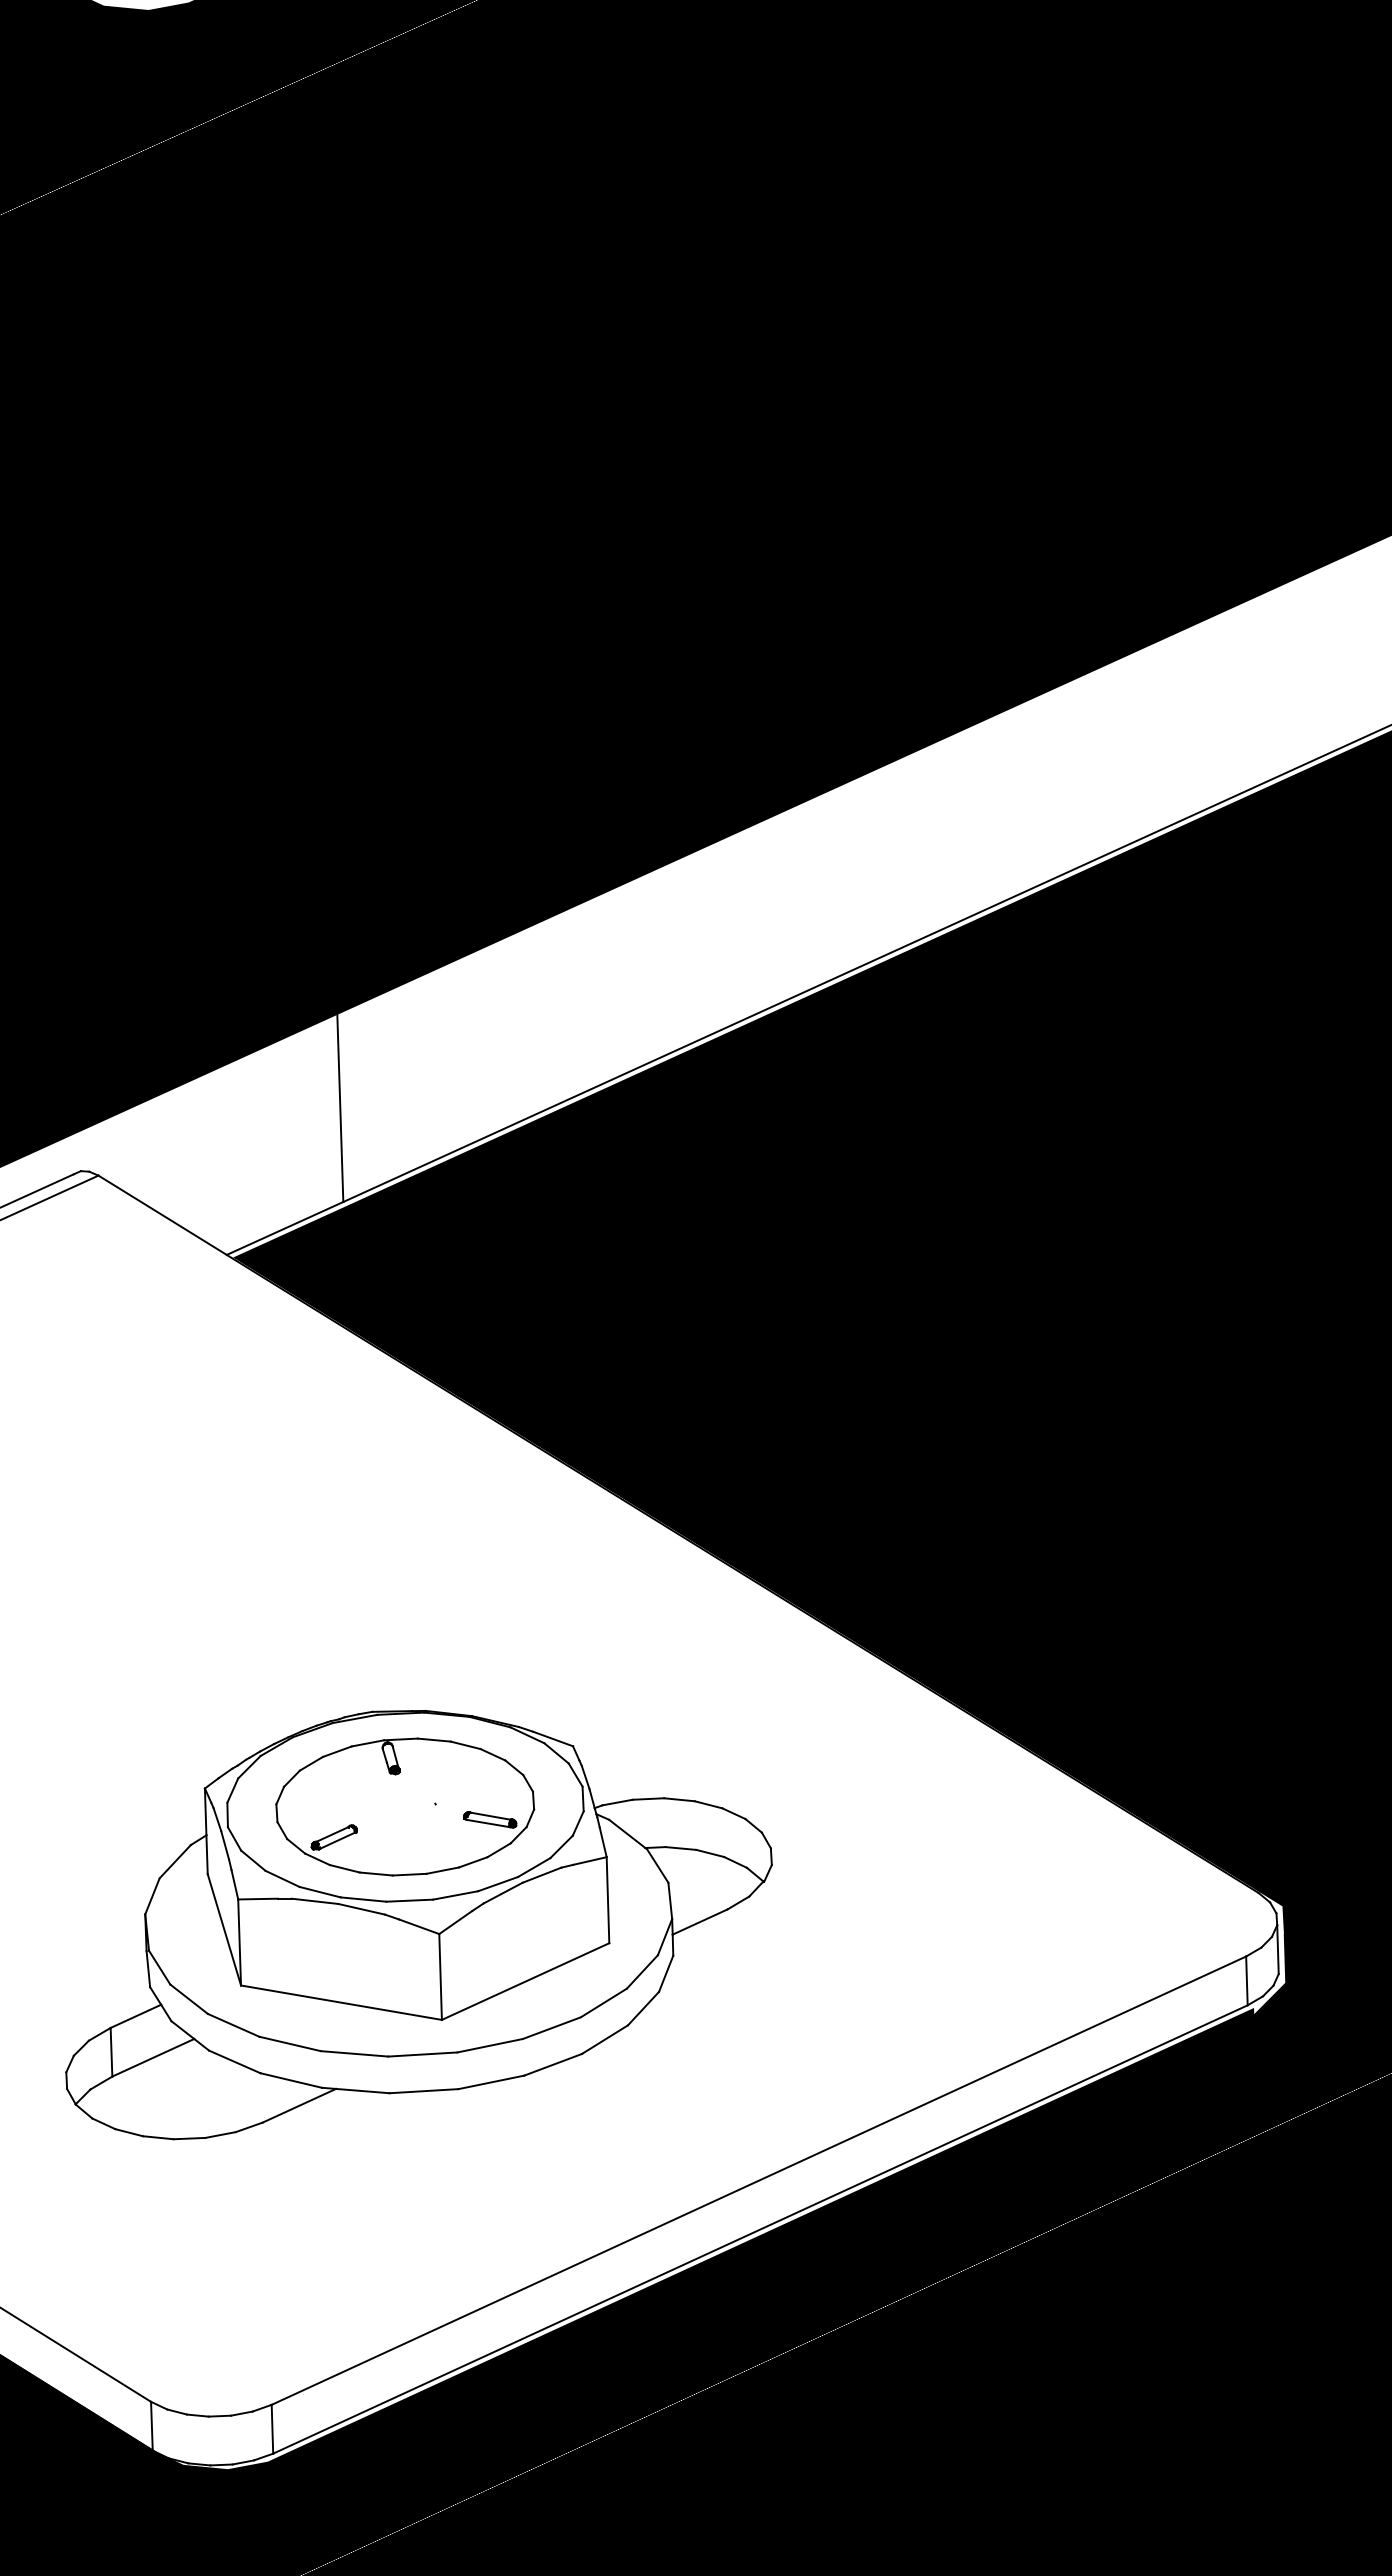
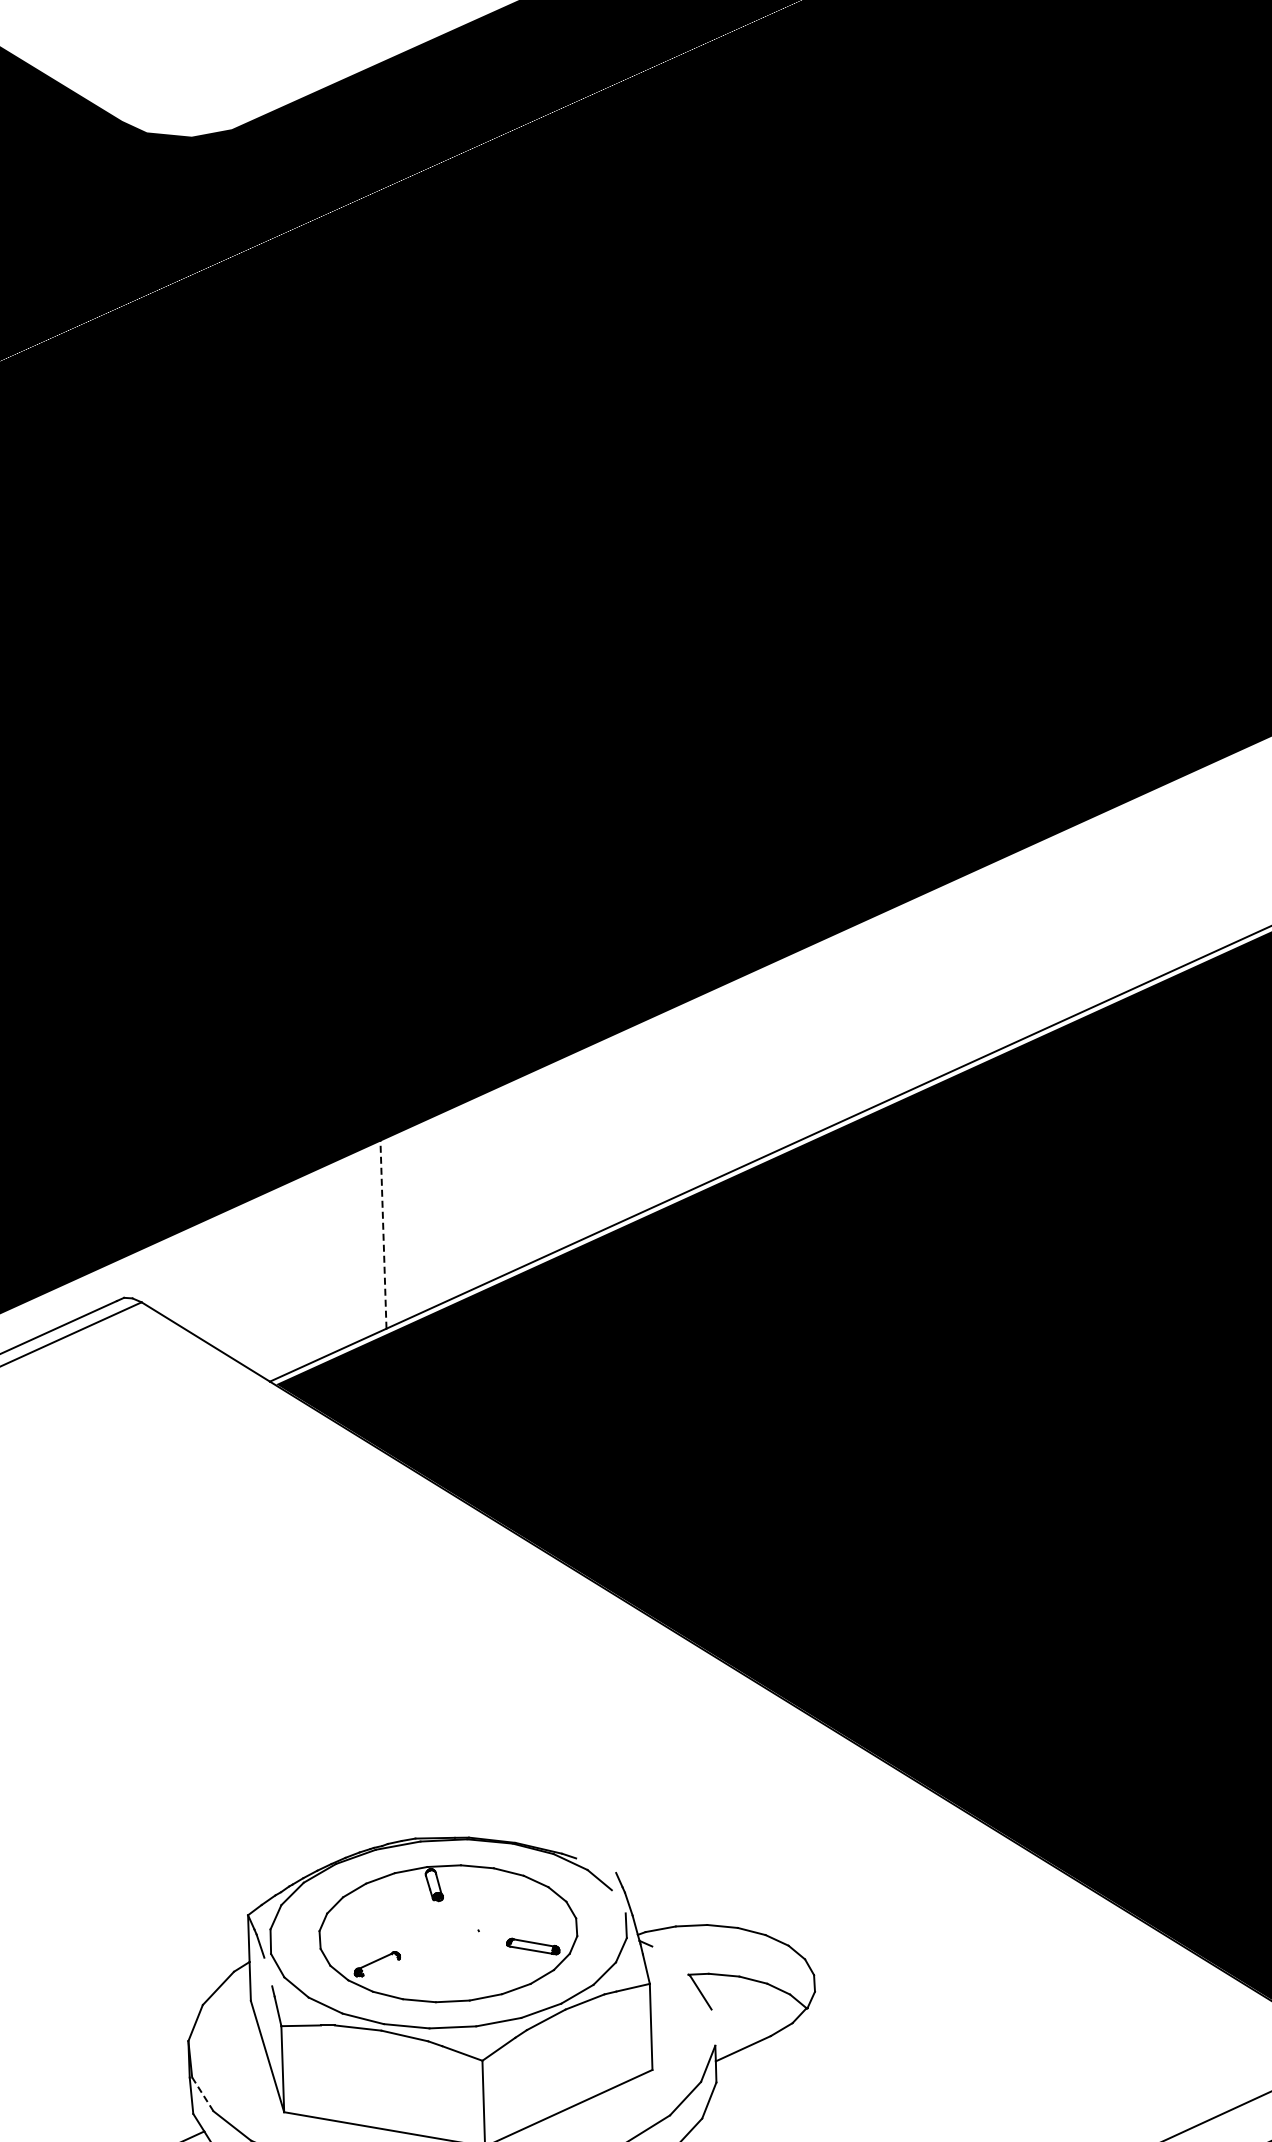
line: (340, 1105) -> (383, 1232), solid -> dashed
line: (552, 1738) -> (595, 1865), removed
line: (575, 1774) -> (618, 1901), removed
line: (627, 1833) -> (670, 1960), removed
line: (337, 1840) -> (380, 1967), removed
line: (225, 1845) -> (268, 1972), removed
line: (670, 1900) -> (713, 2027), removed
line: (159, 1967) -> (202, 2094), solid -> dashed

